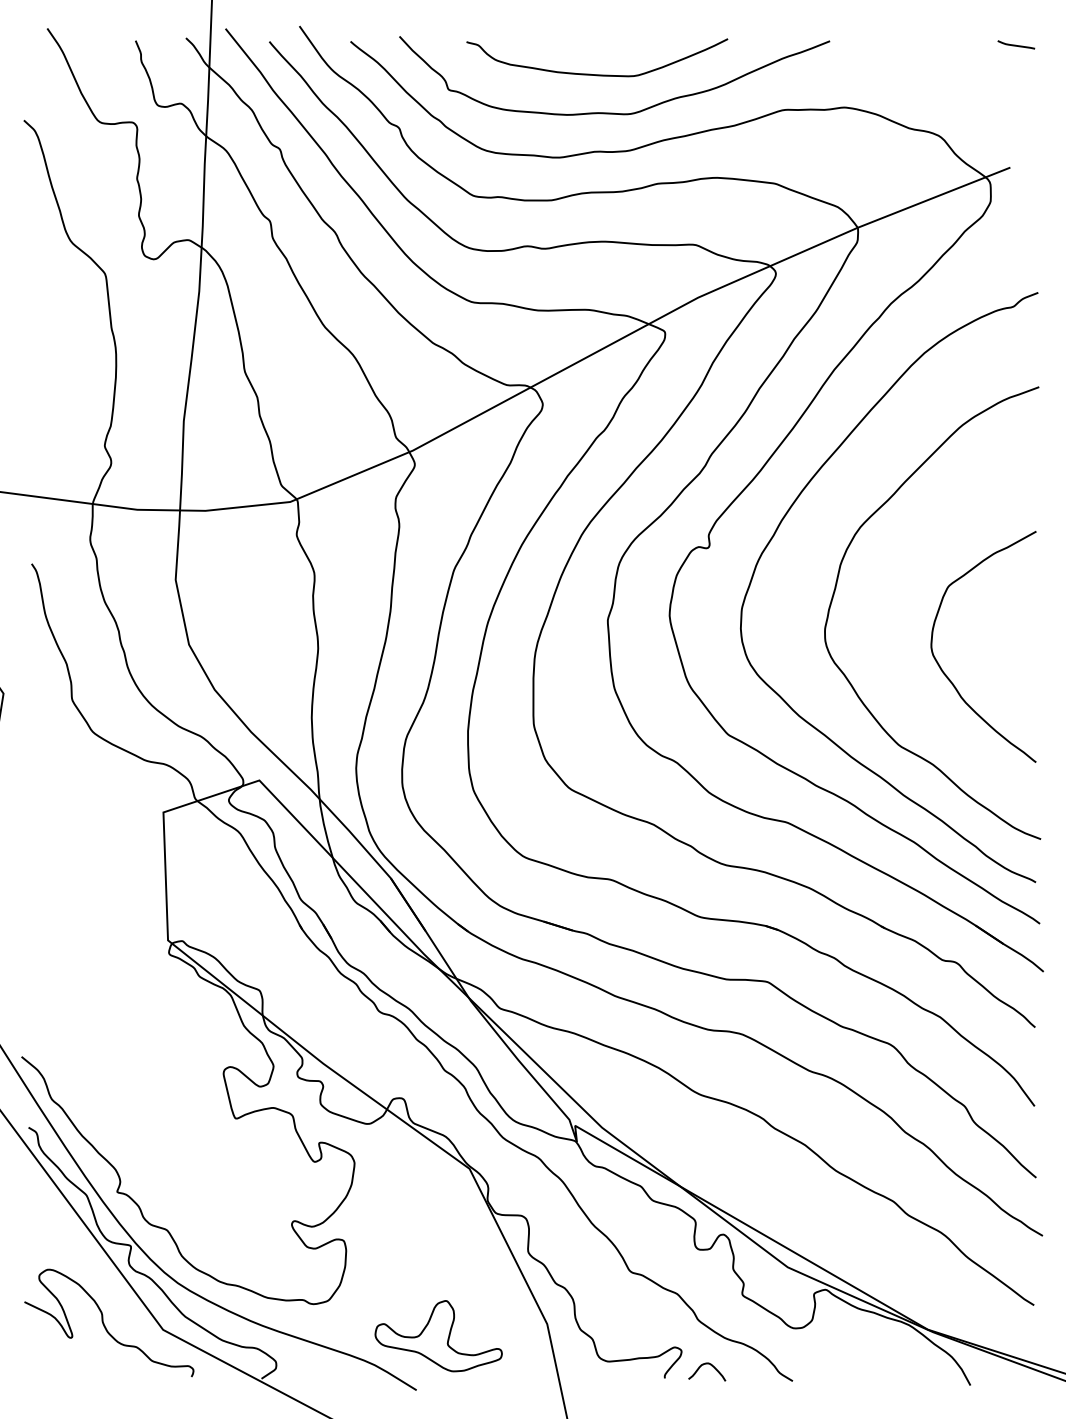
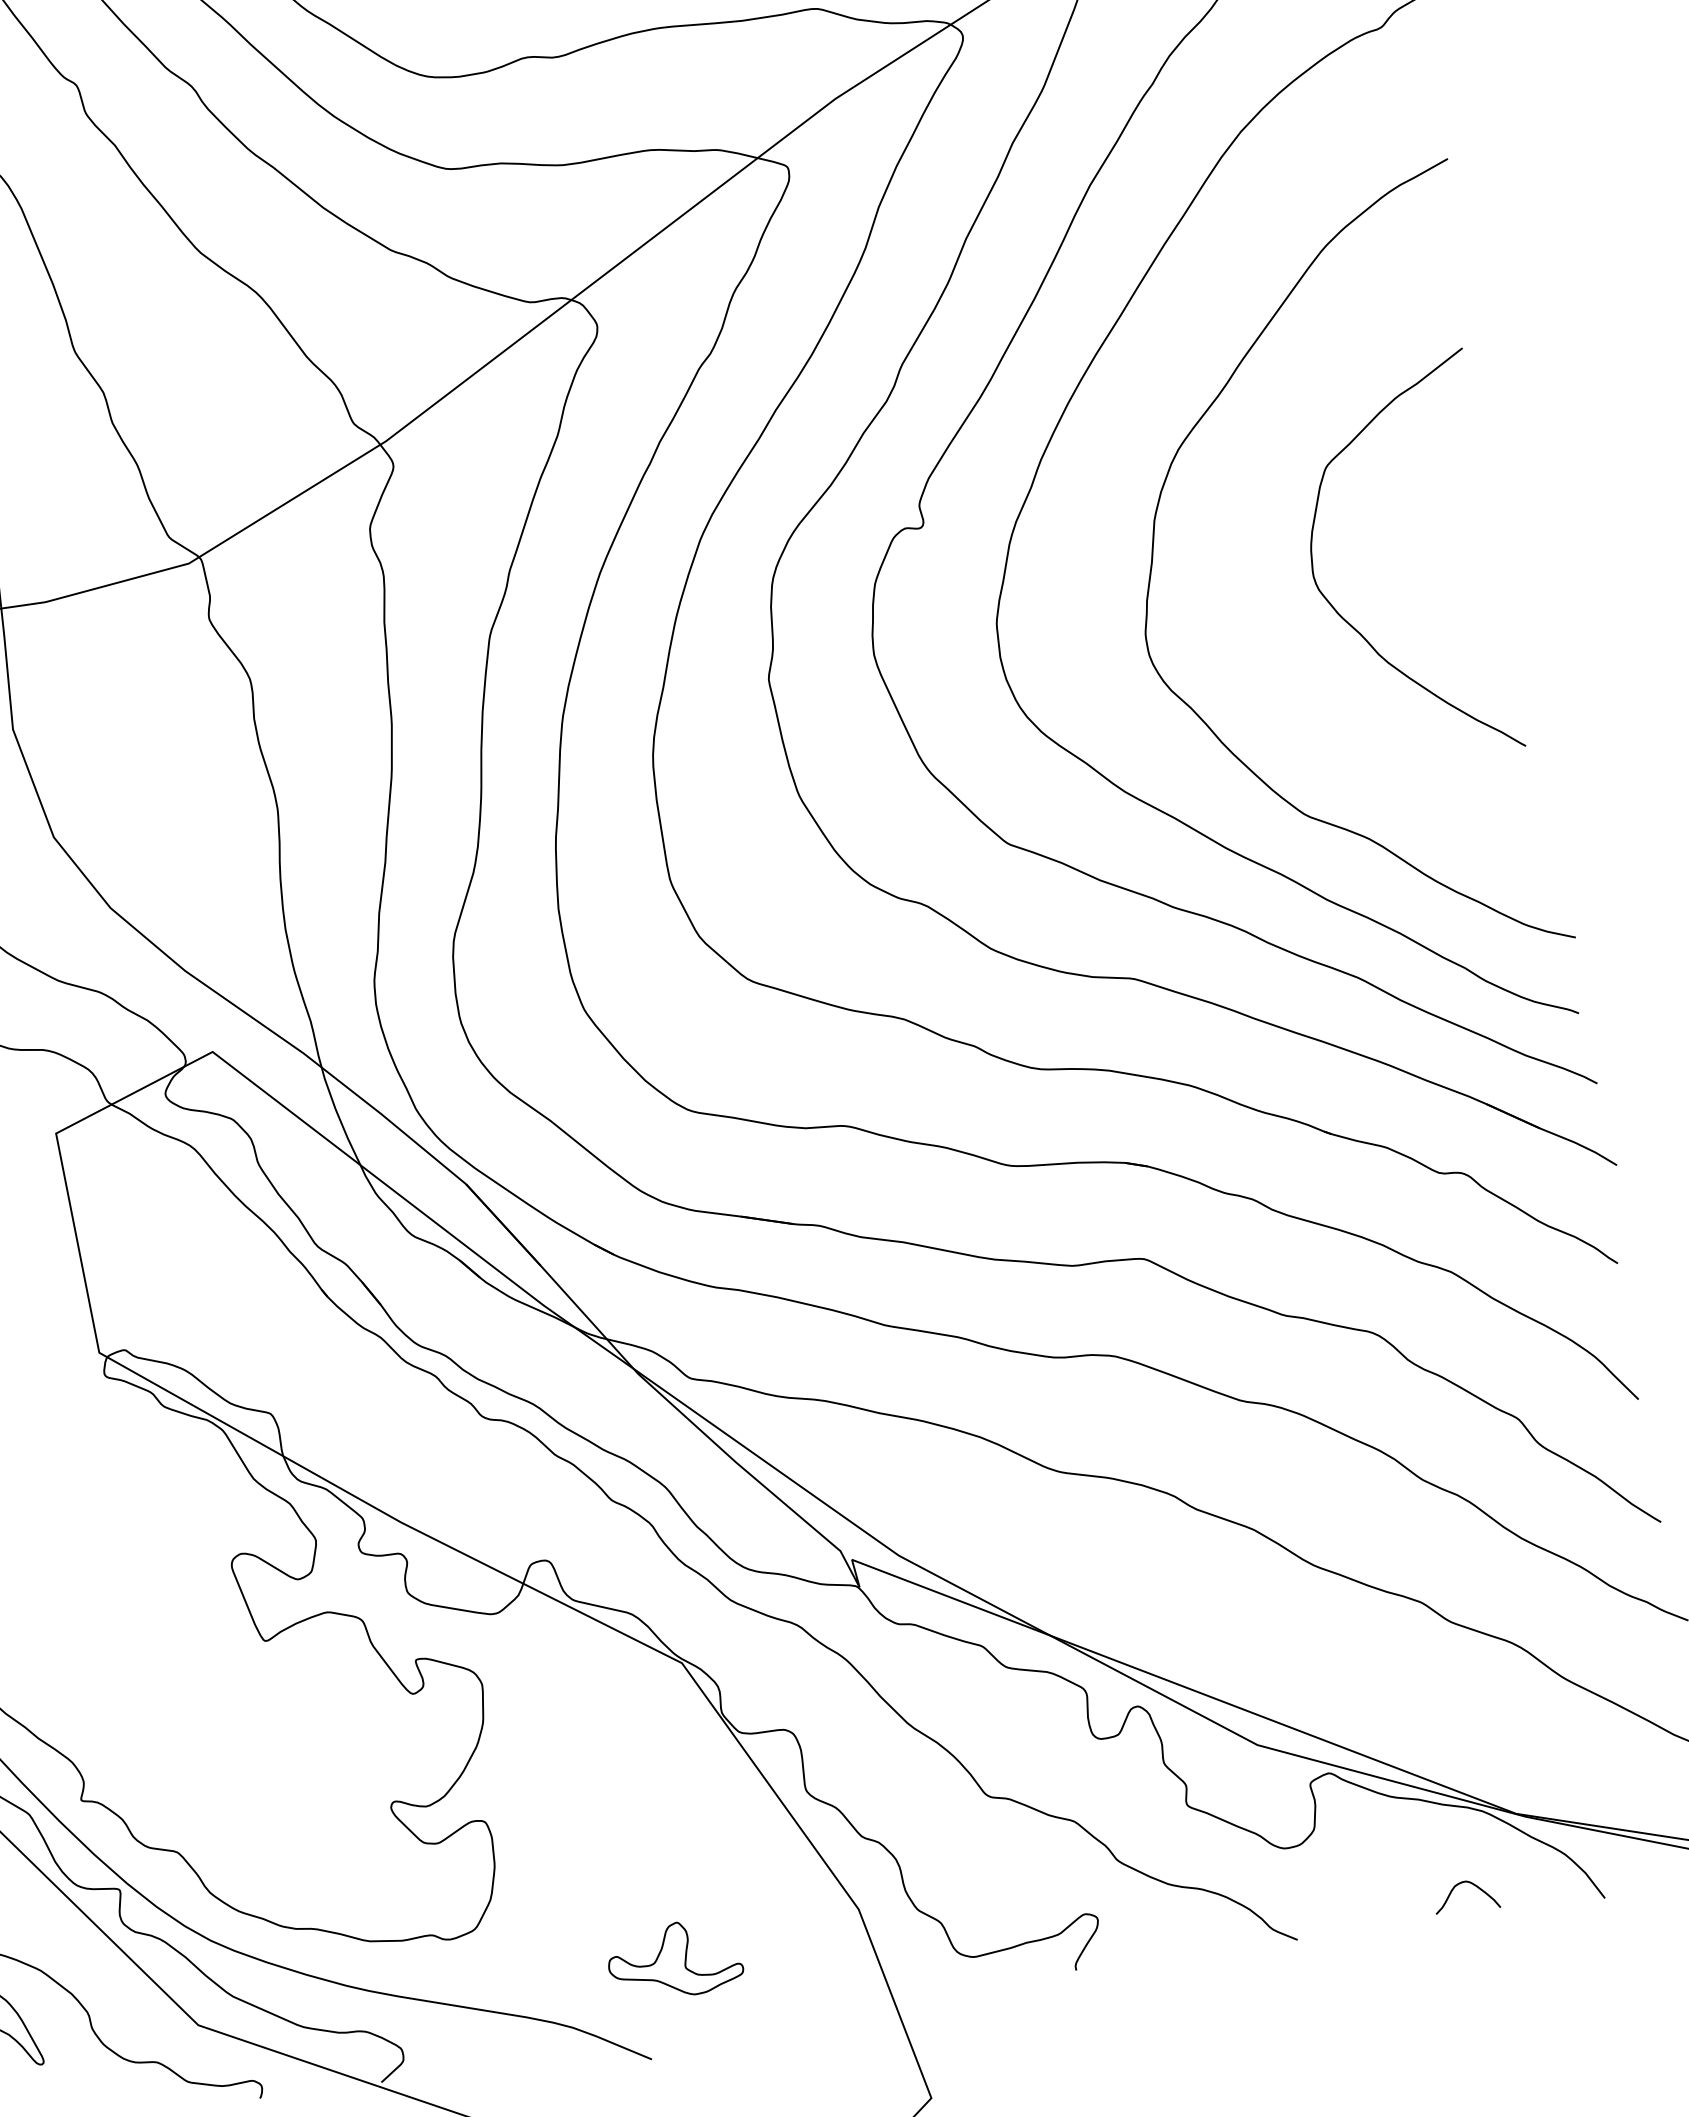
curve: (946, 674) -> (1347, 619), moved
part: (438, 1336) -> (674, 1960), size x0.6
curve: (711, 1366) -> (1472, 1885), moved

